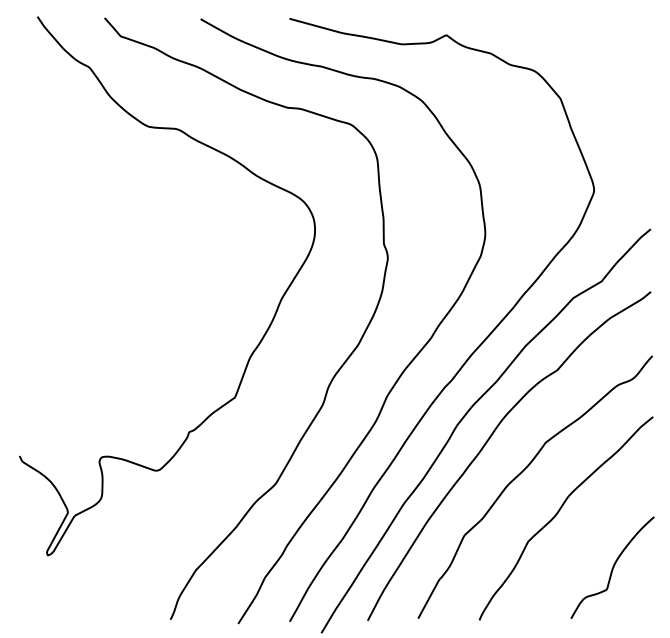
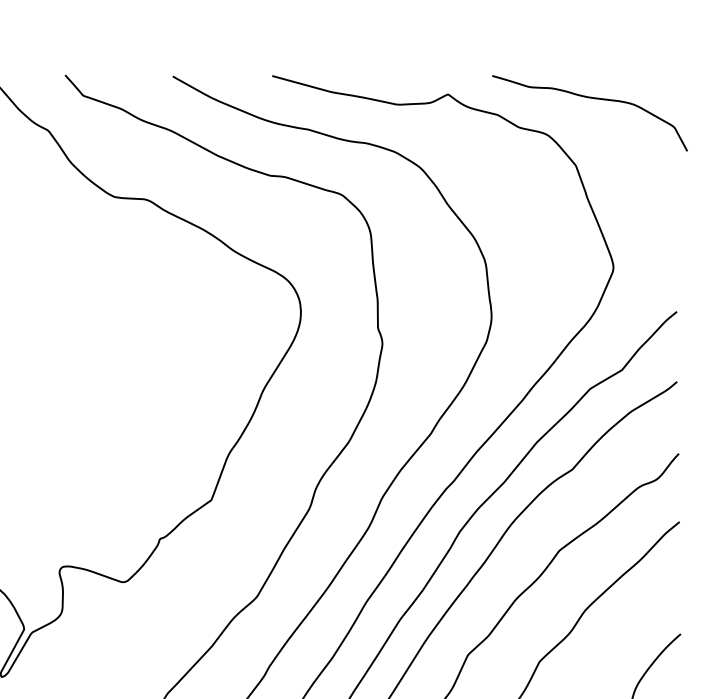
curve: (574, 39) -> (591, 99), added

